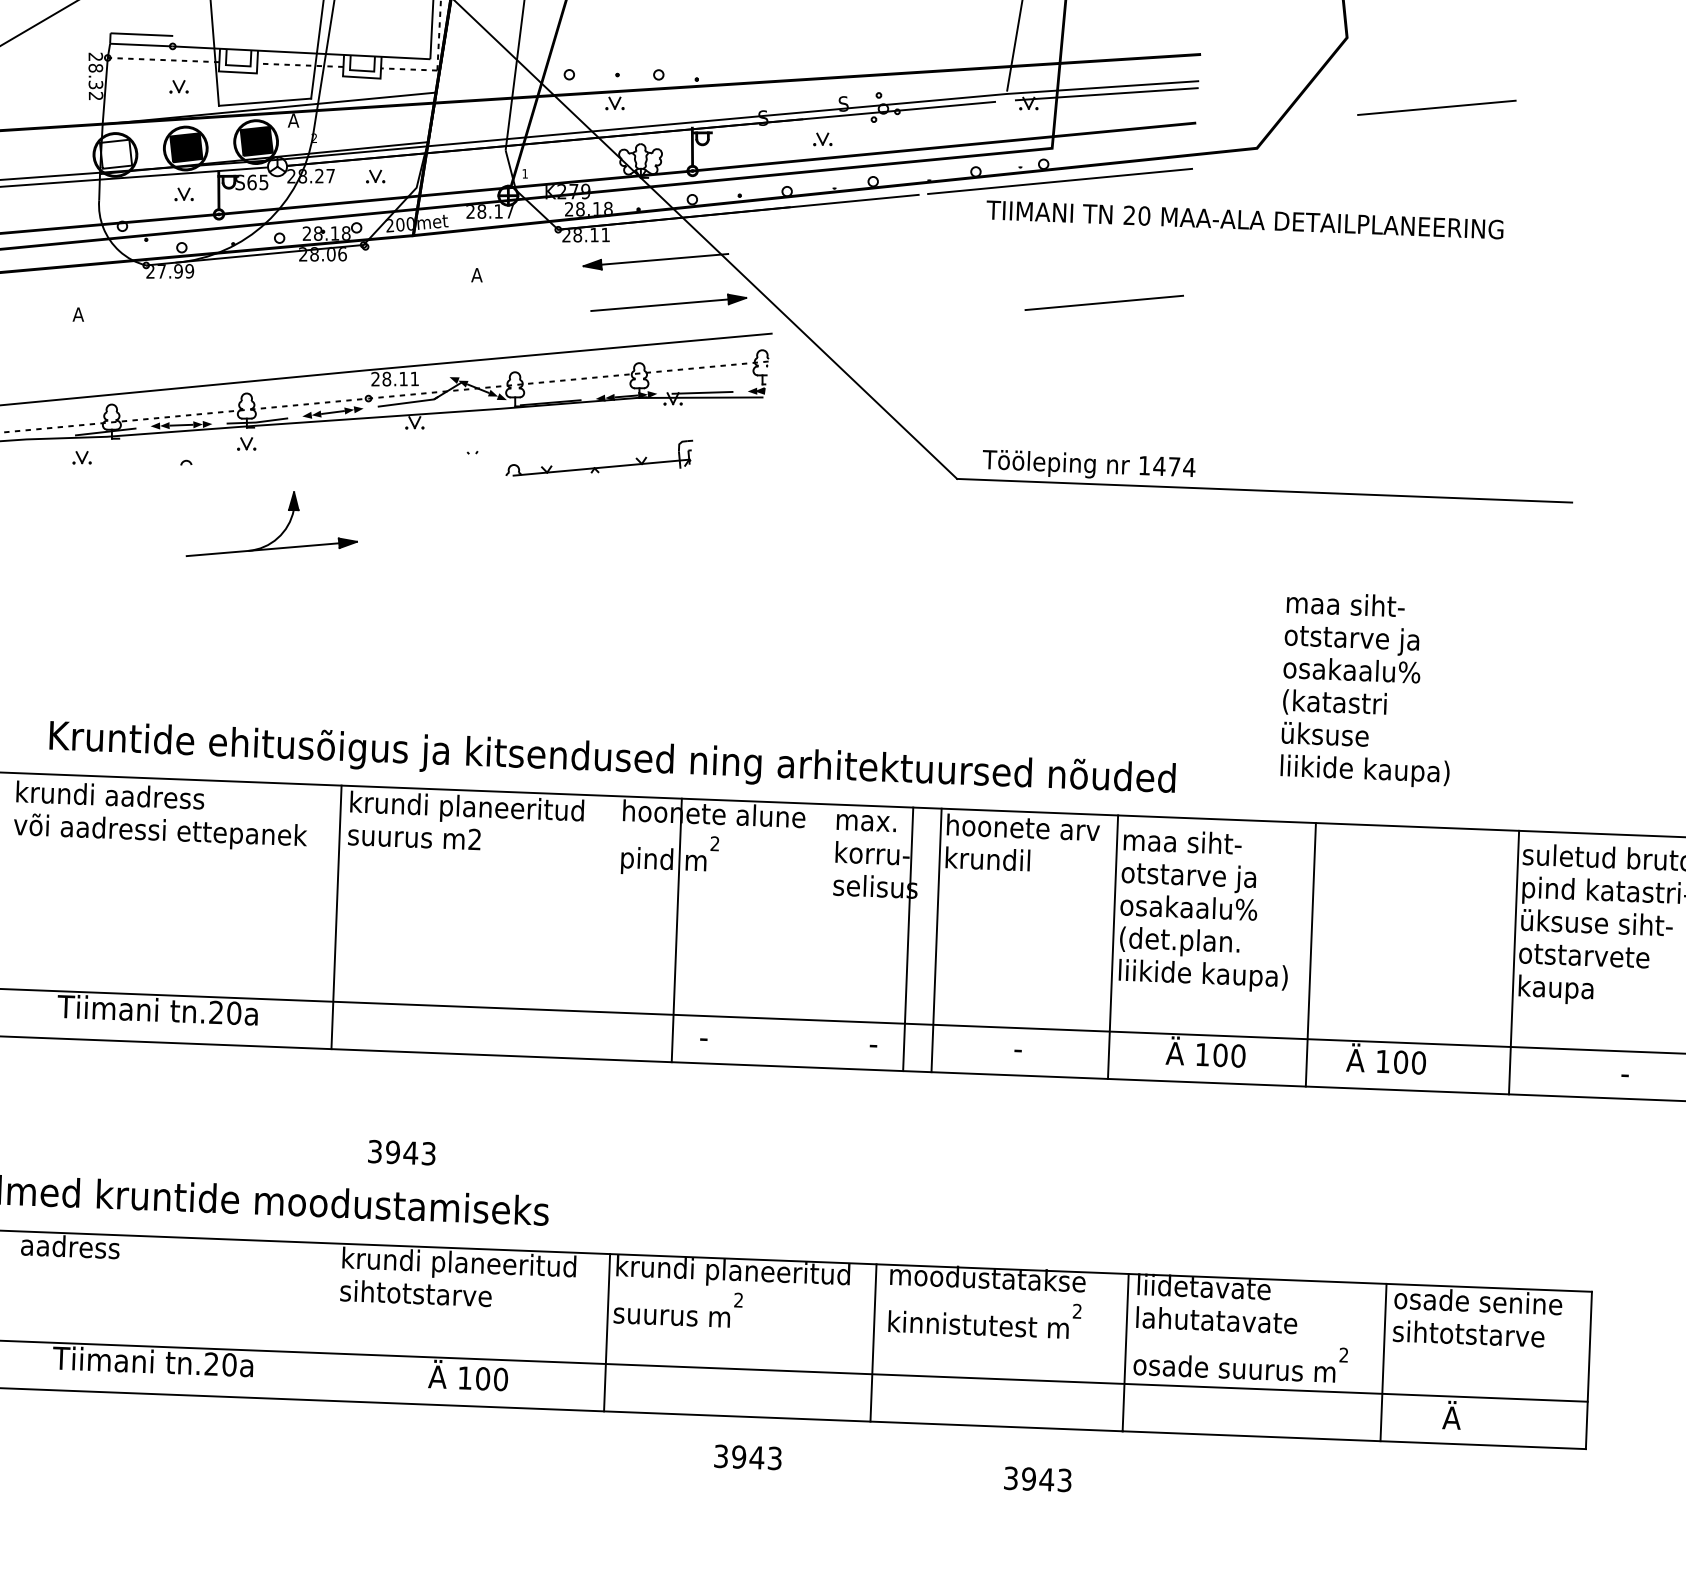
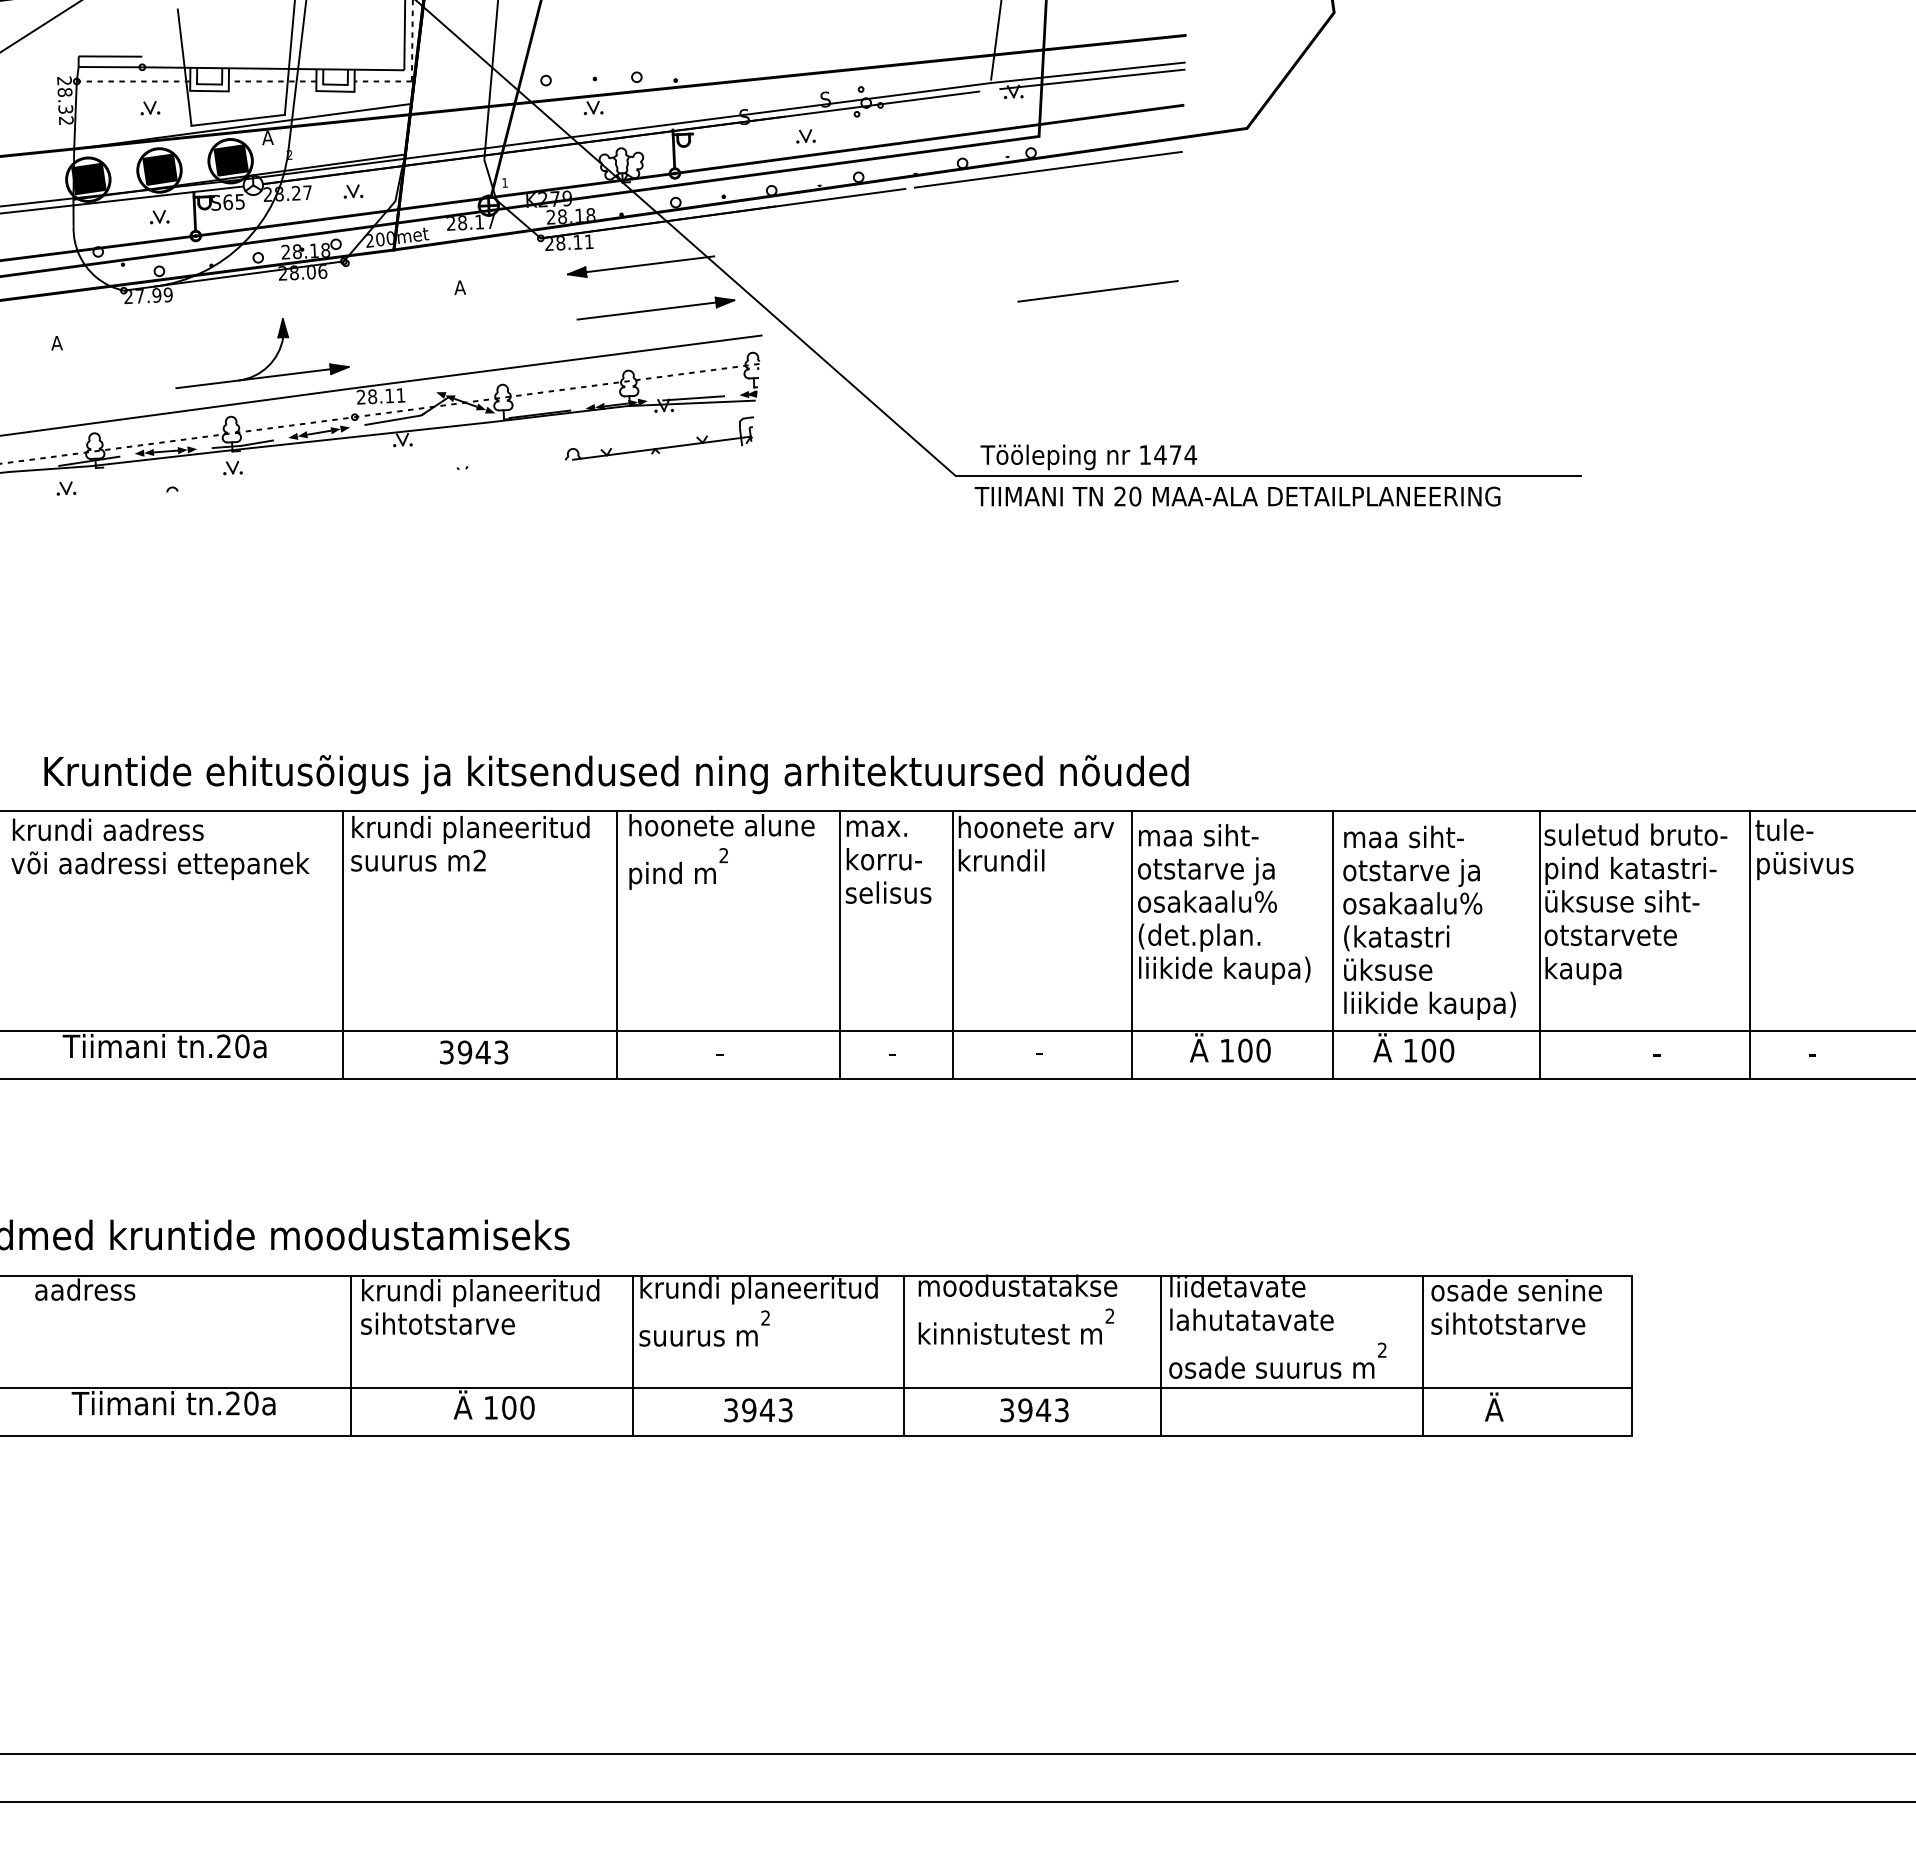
line: (1436, 107) -> (1427, 80), removed
fill: (115, 153) -> (88, 178), added
text: (1244, 219) -> (1237, 496), moved
part: (599, 466) -> (659, 447), moved
part: (282, 531) -> (272, 359), moved
text: (1367, 689) -> (1429, 922), moved
line: (676, 930) -> (617, 945), moved
line: (907, 939) -> (839, 945), moved
text: (402, 1152) -> (474, 1052), moved
line: (328, 1322) -> (350, 1356), added
text: (748, 1457) -> (758, 1410), moved
text: (1037, 1479) -> (1034, 1410), moved

